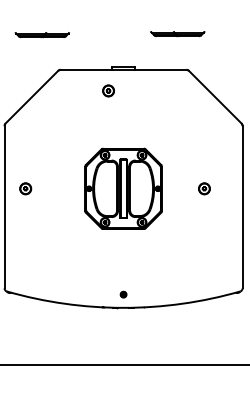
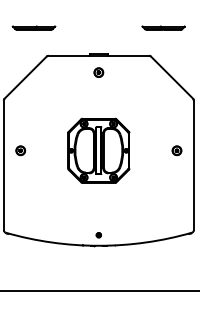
part: (177, 34) -> (163, 28), moved
part: (108, 90) -> (98, 72), moved
part: (204, 188) -> (177, 150), moved

